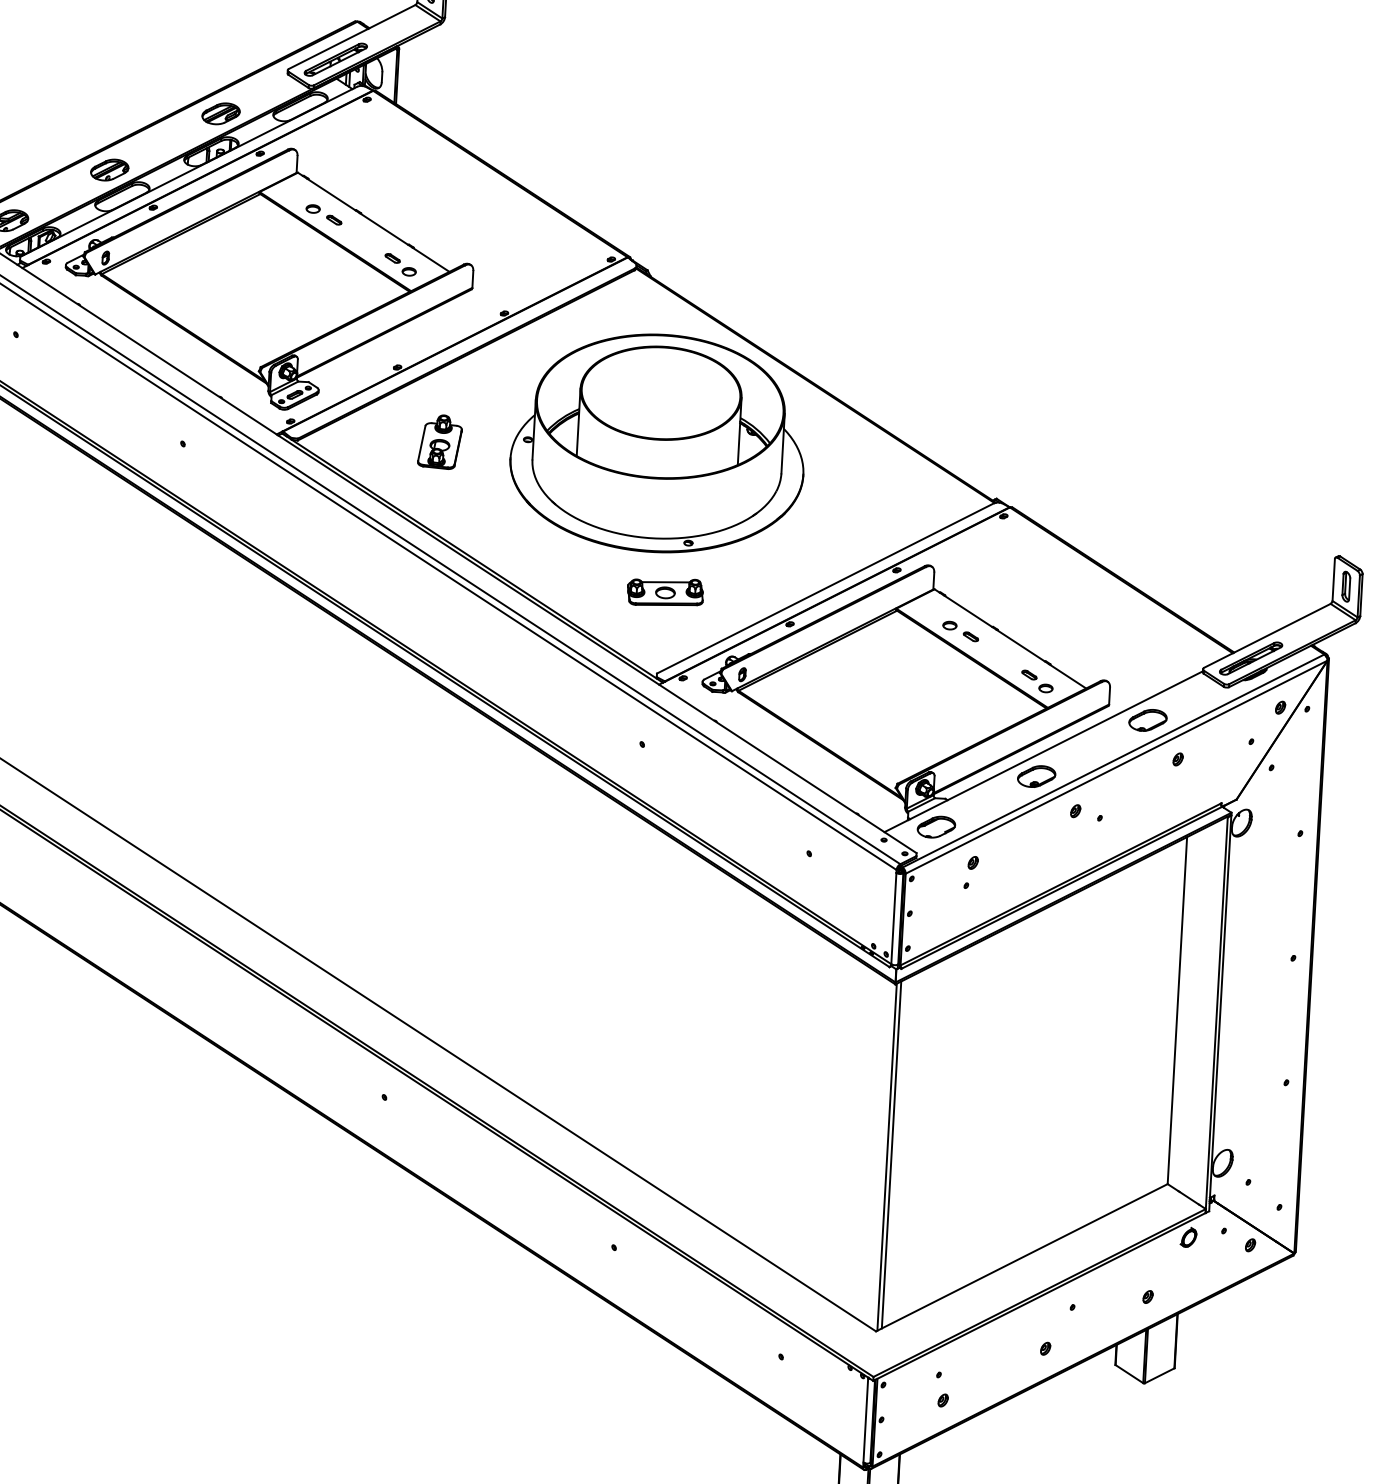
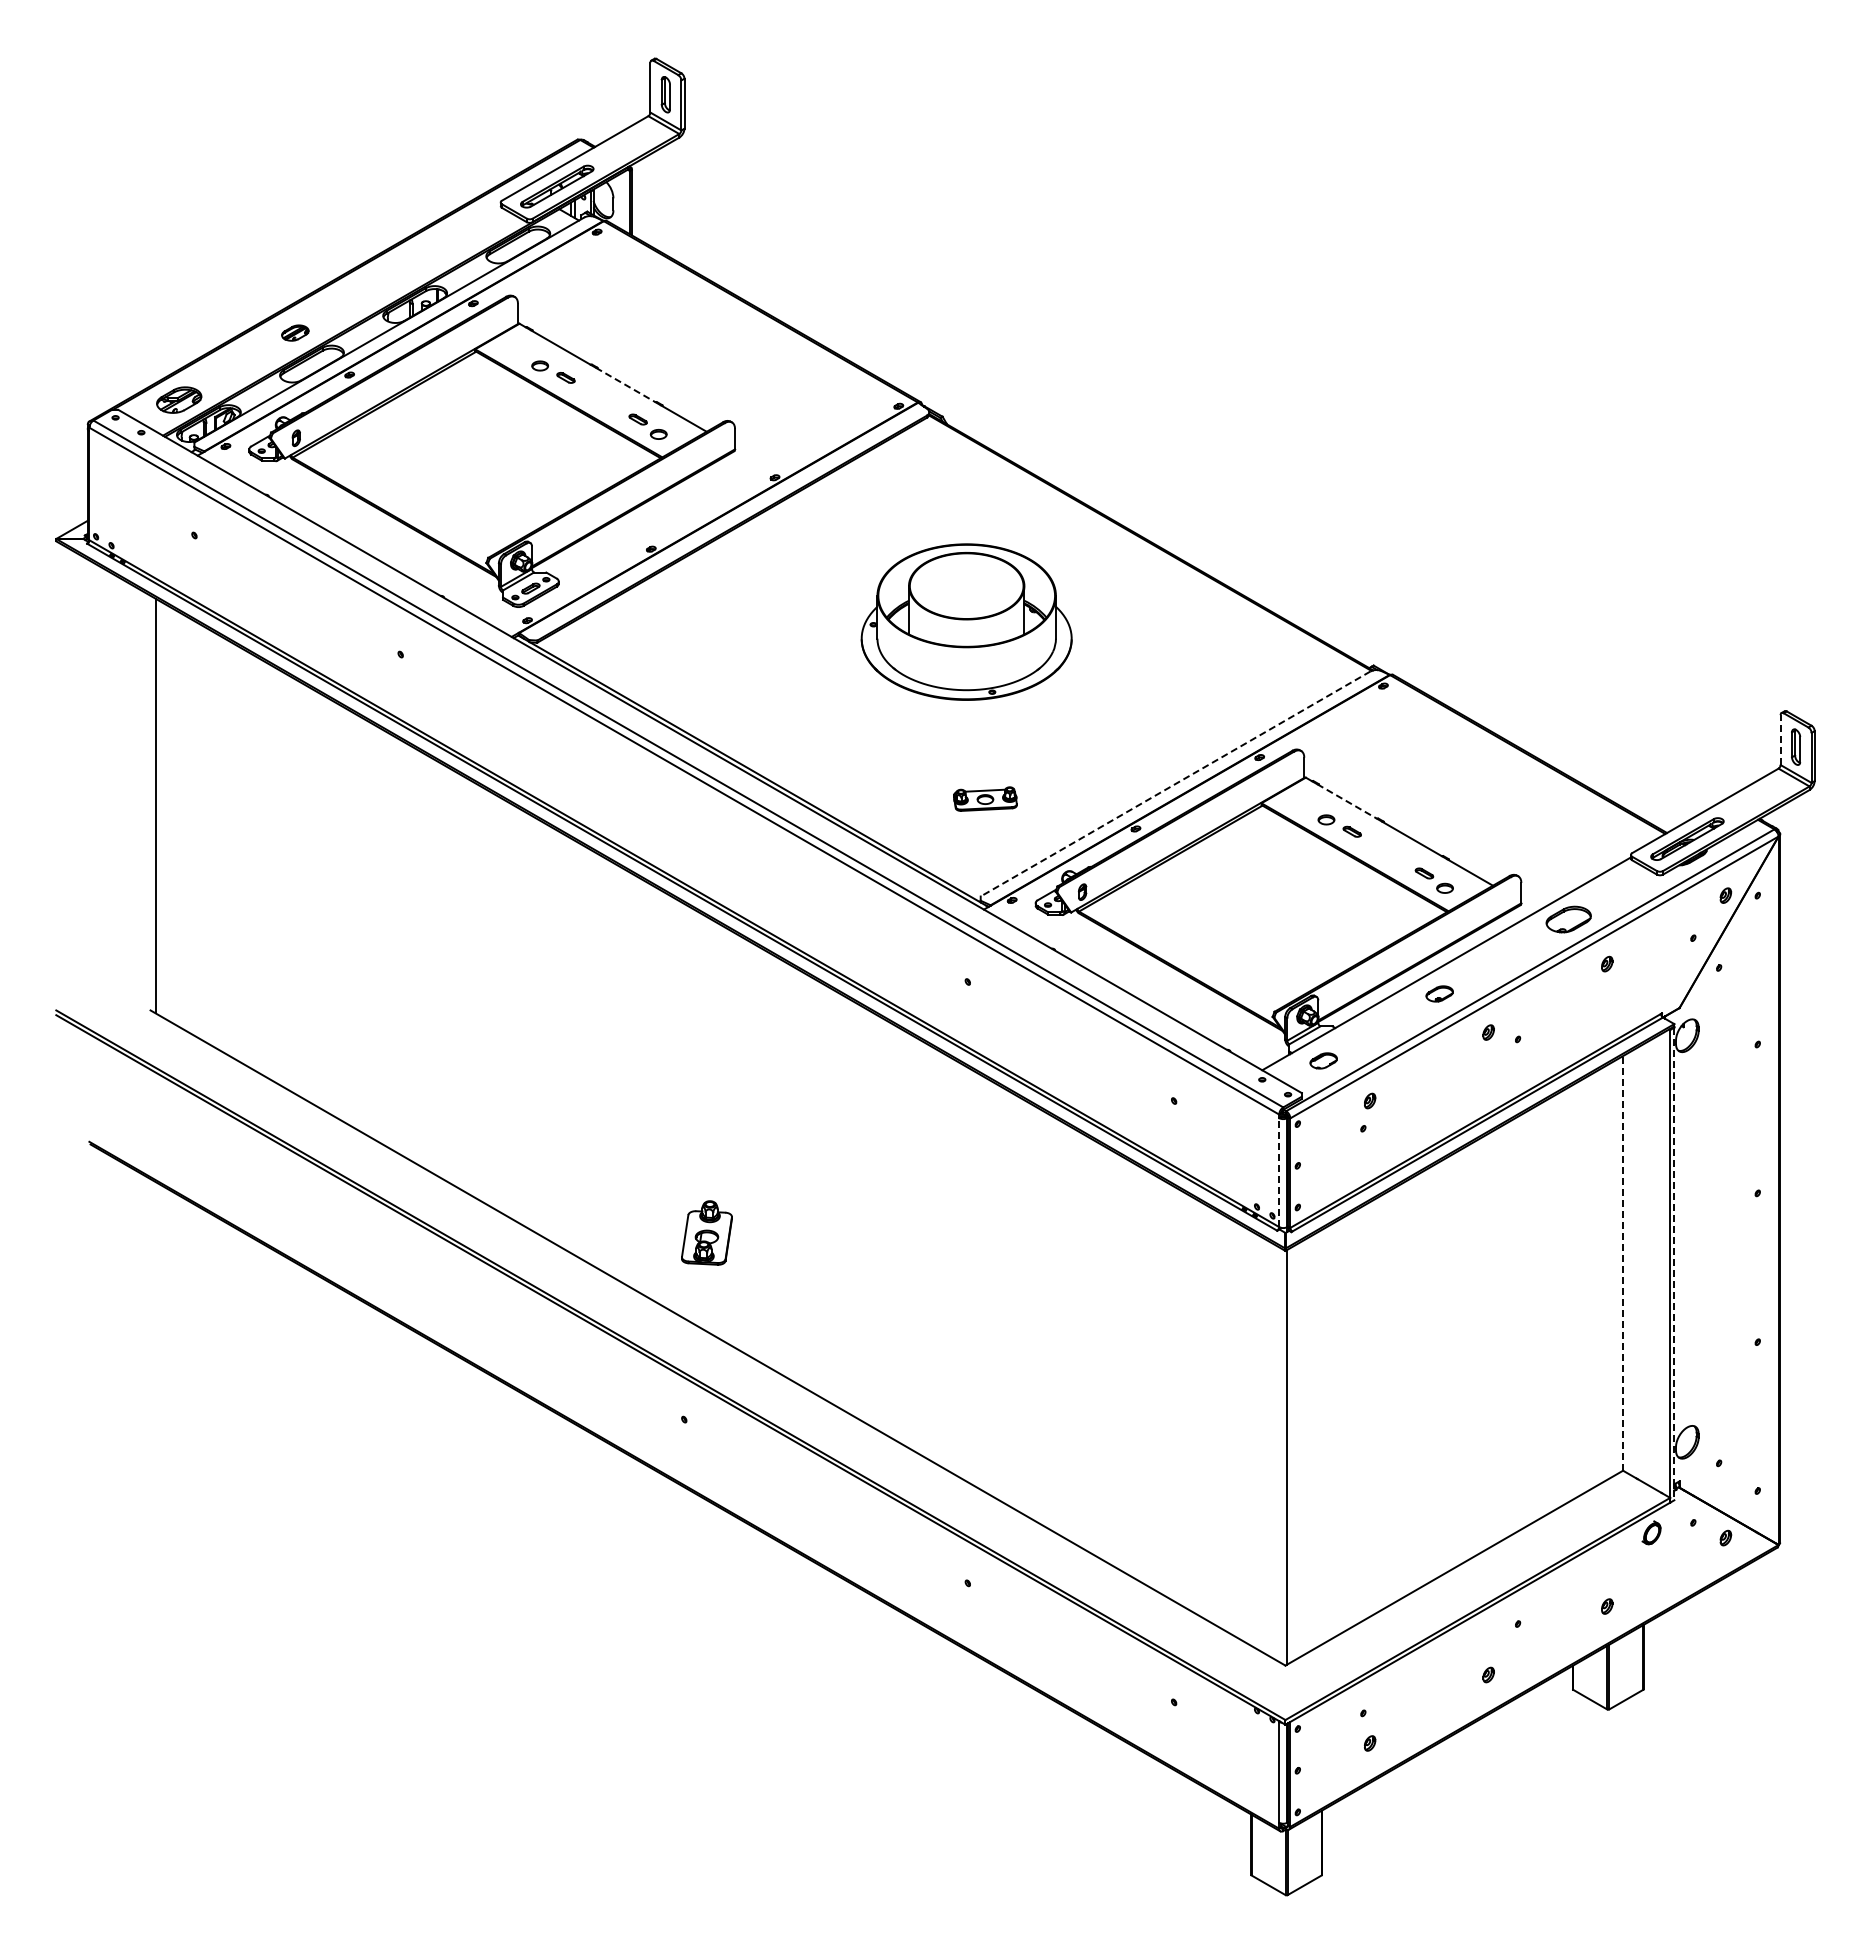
part: (221, 113) -> (424, 258), removed
part: (110, 169) -> (295, 332), size x0.6
line: (383, 229) -> (625, 385), solid -> dashed
part: (439, 441) -> (706, 1232), moved
part: (657, 442) -> (966, 621), size x0.6
line: (1333, 579) -> (1780, 739), solid -> dashed
line: (825, 588) -> (1175, 784), solid -> dashed
part: (665, 591) -> (985, 798), size x0.7
line: (968, 611) -> (1347, 801), solid -> dashed
part: (1036, 776) -> (1439, 993), size x0.6
part: (936, 826) -> (1323, 1060), size x0.6
line: (894, 918) -> (1279, 1172), solid -> dashed
line: (1177, 1009) -> (1623, 1262), solid -> dashed
line: (1220, 1013) -> (1674, 1264), solid -> dashed
line: (891, 1155) -> (1292, 1454), removed

